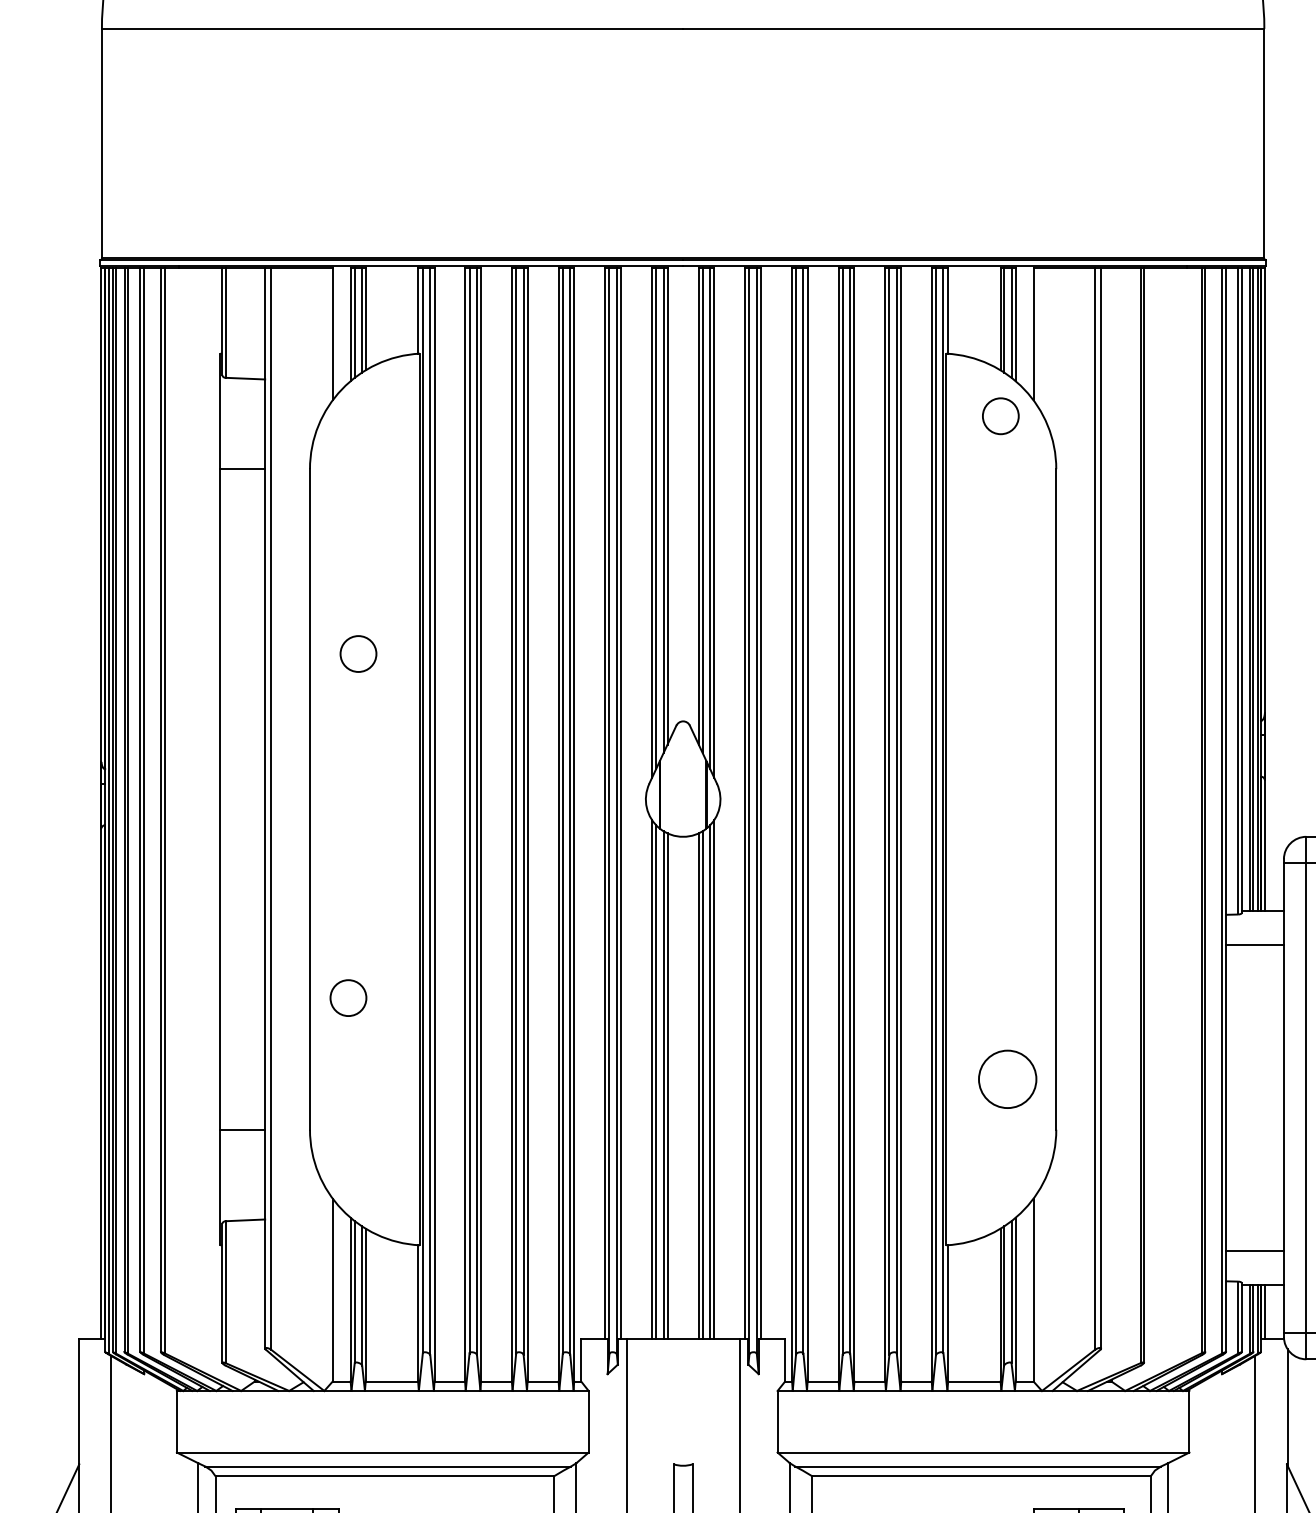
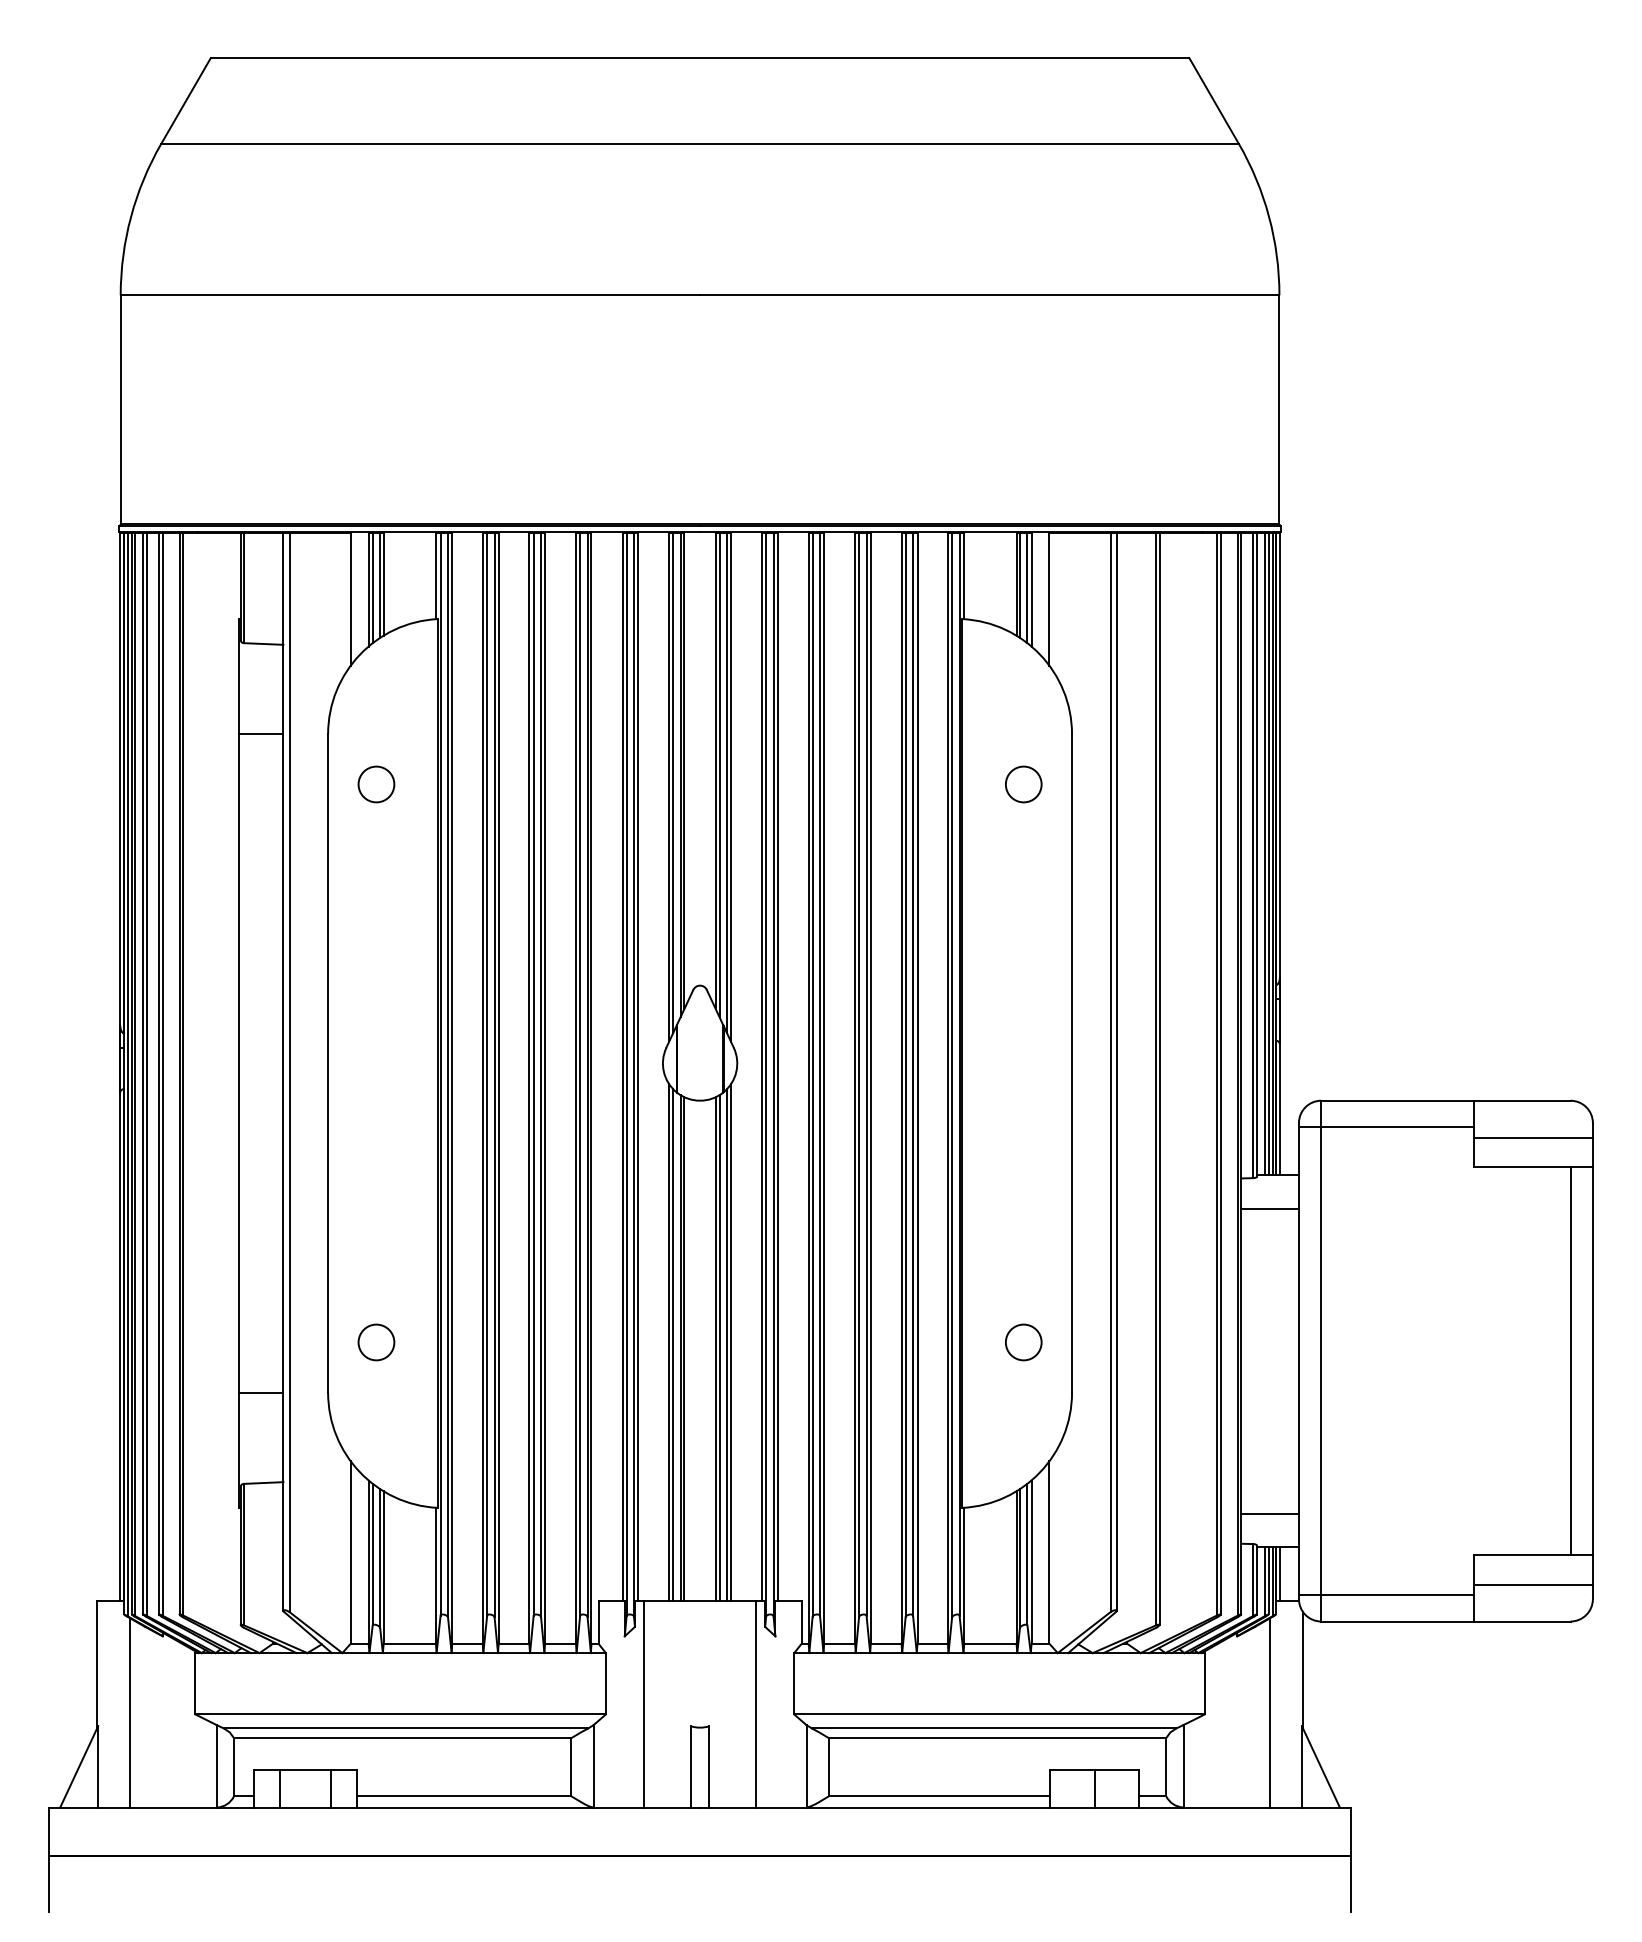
circle: (1000, 416) -> (1023, 784), moved
circle: (358, 654) -> (376, 784), moved
circle: (348, 998) -> (376, 1342), moved
circle: (1007, 1079) -> (1023, 1342), size x0.62

